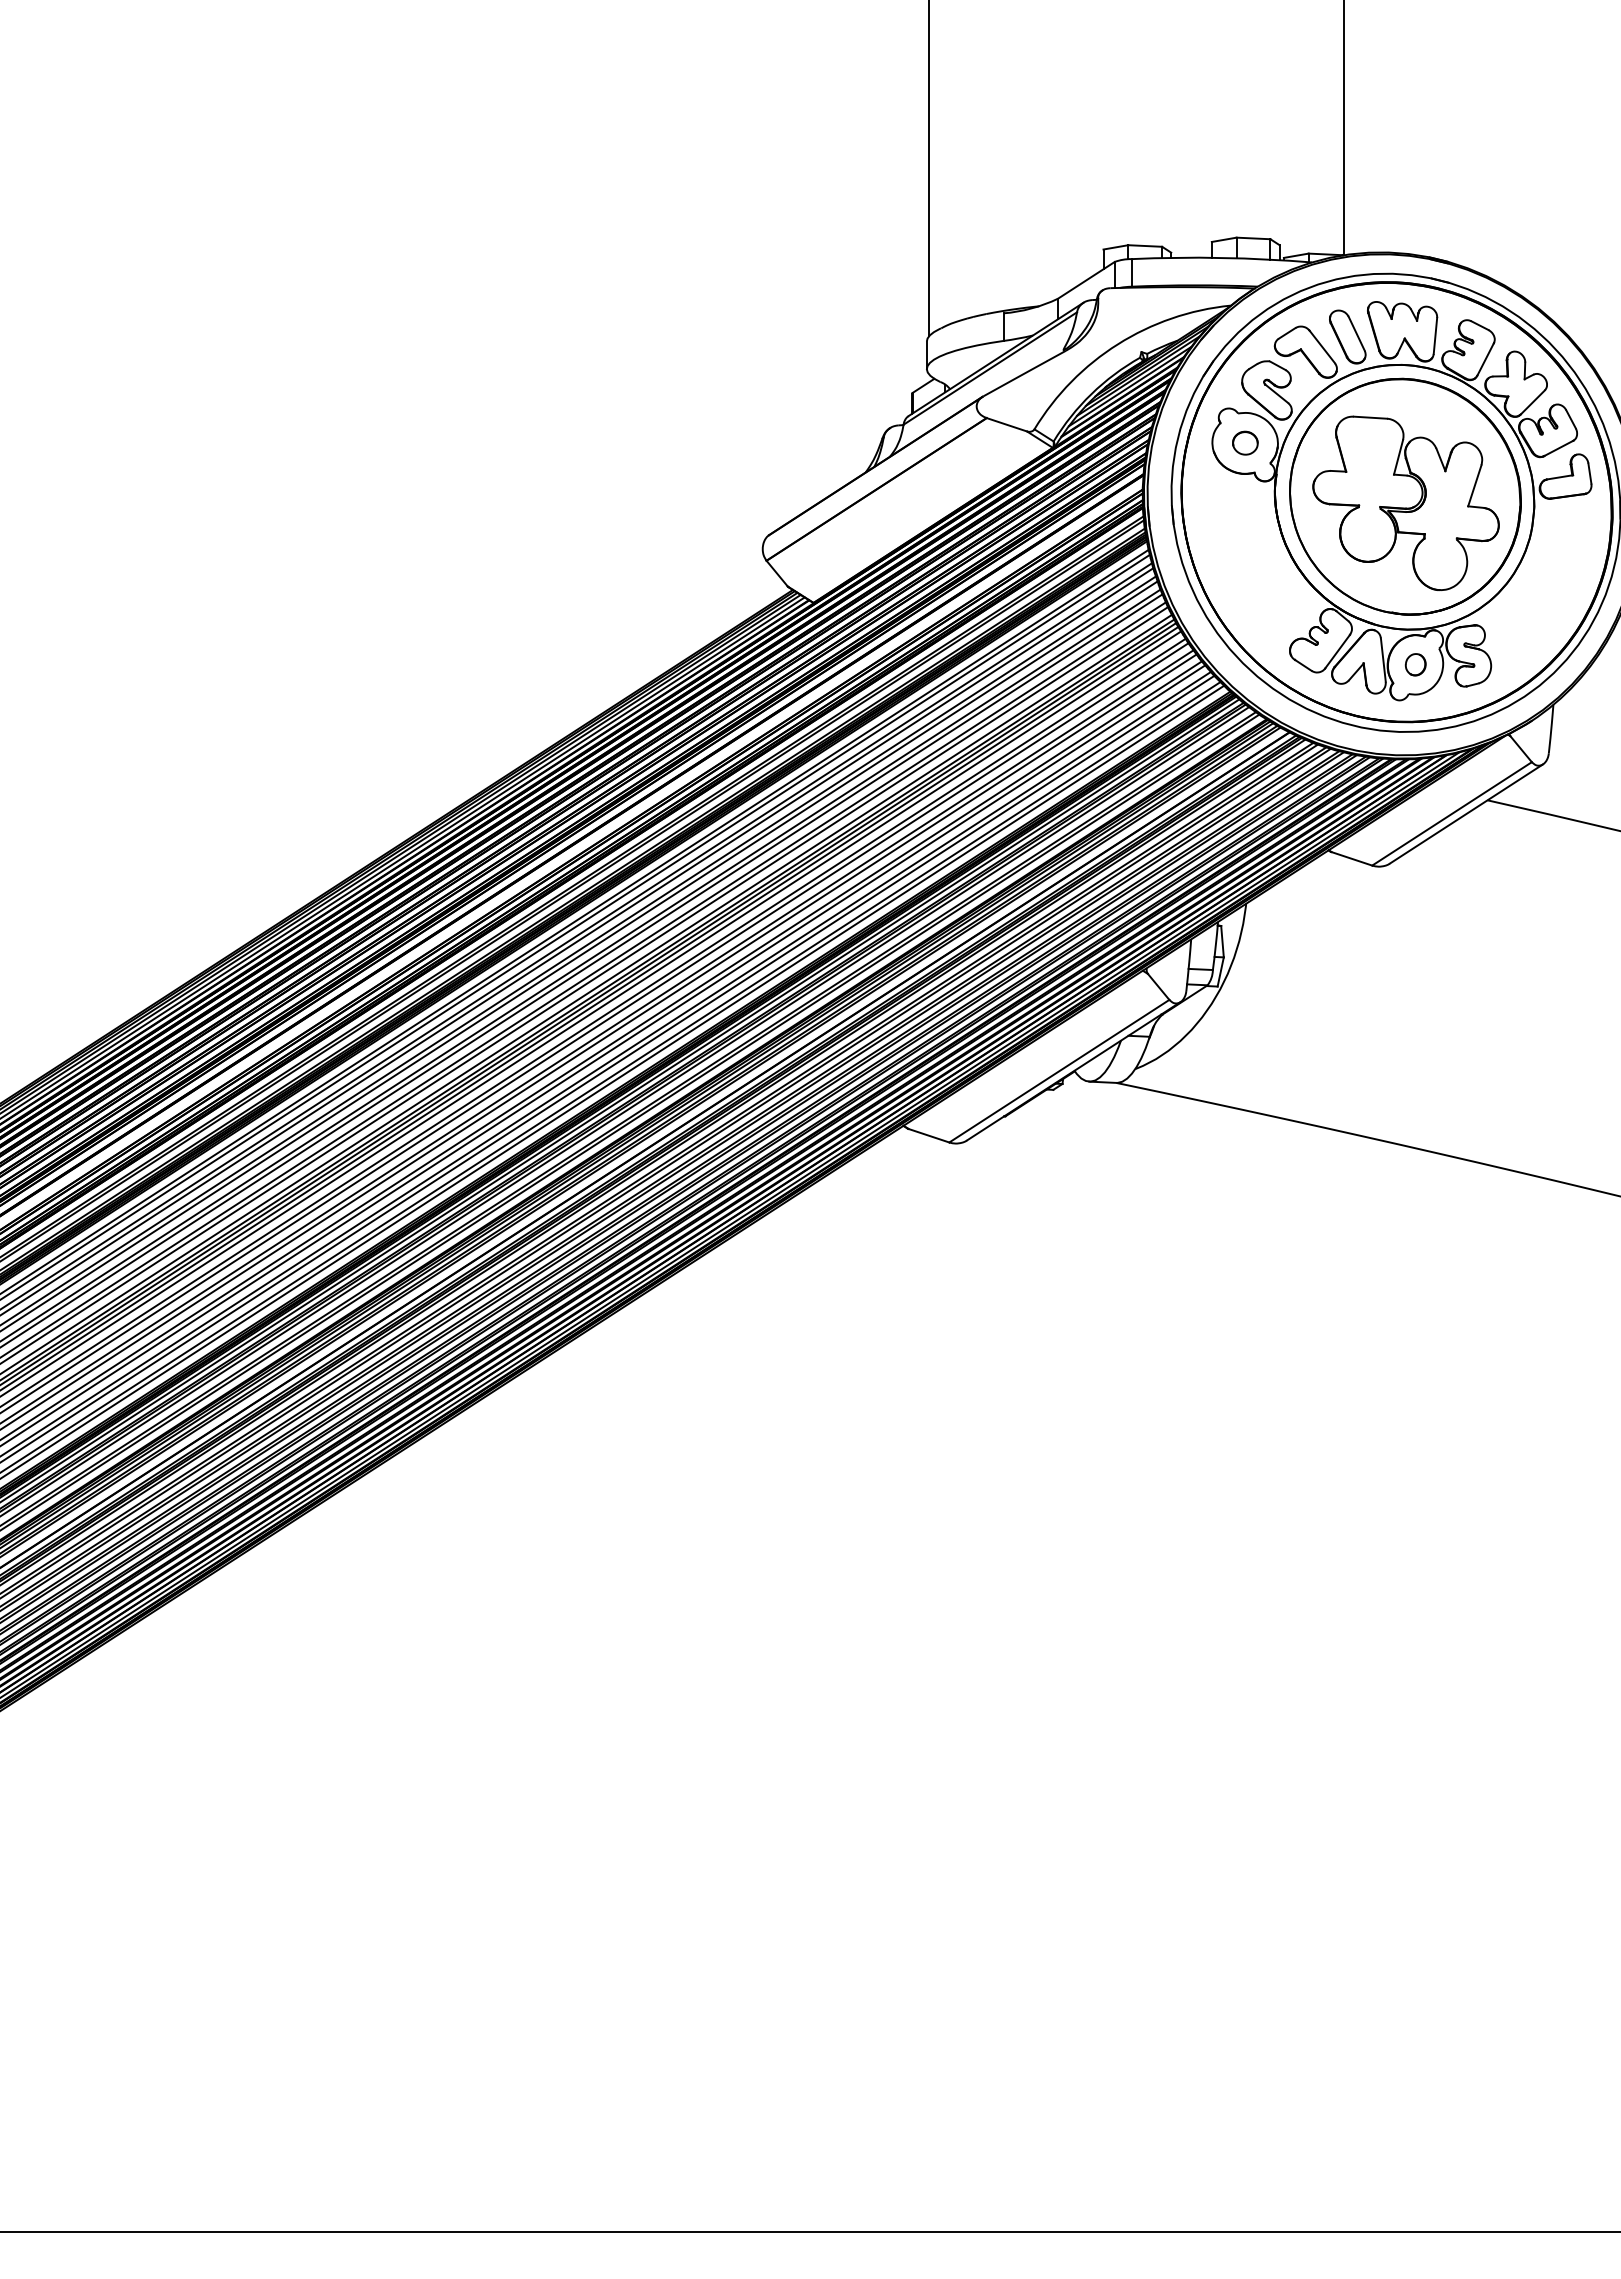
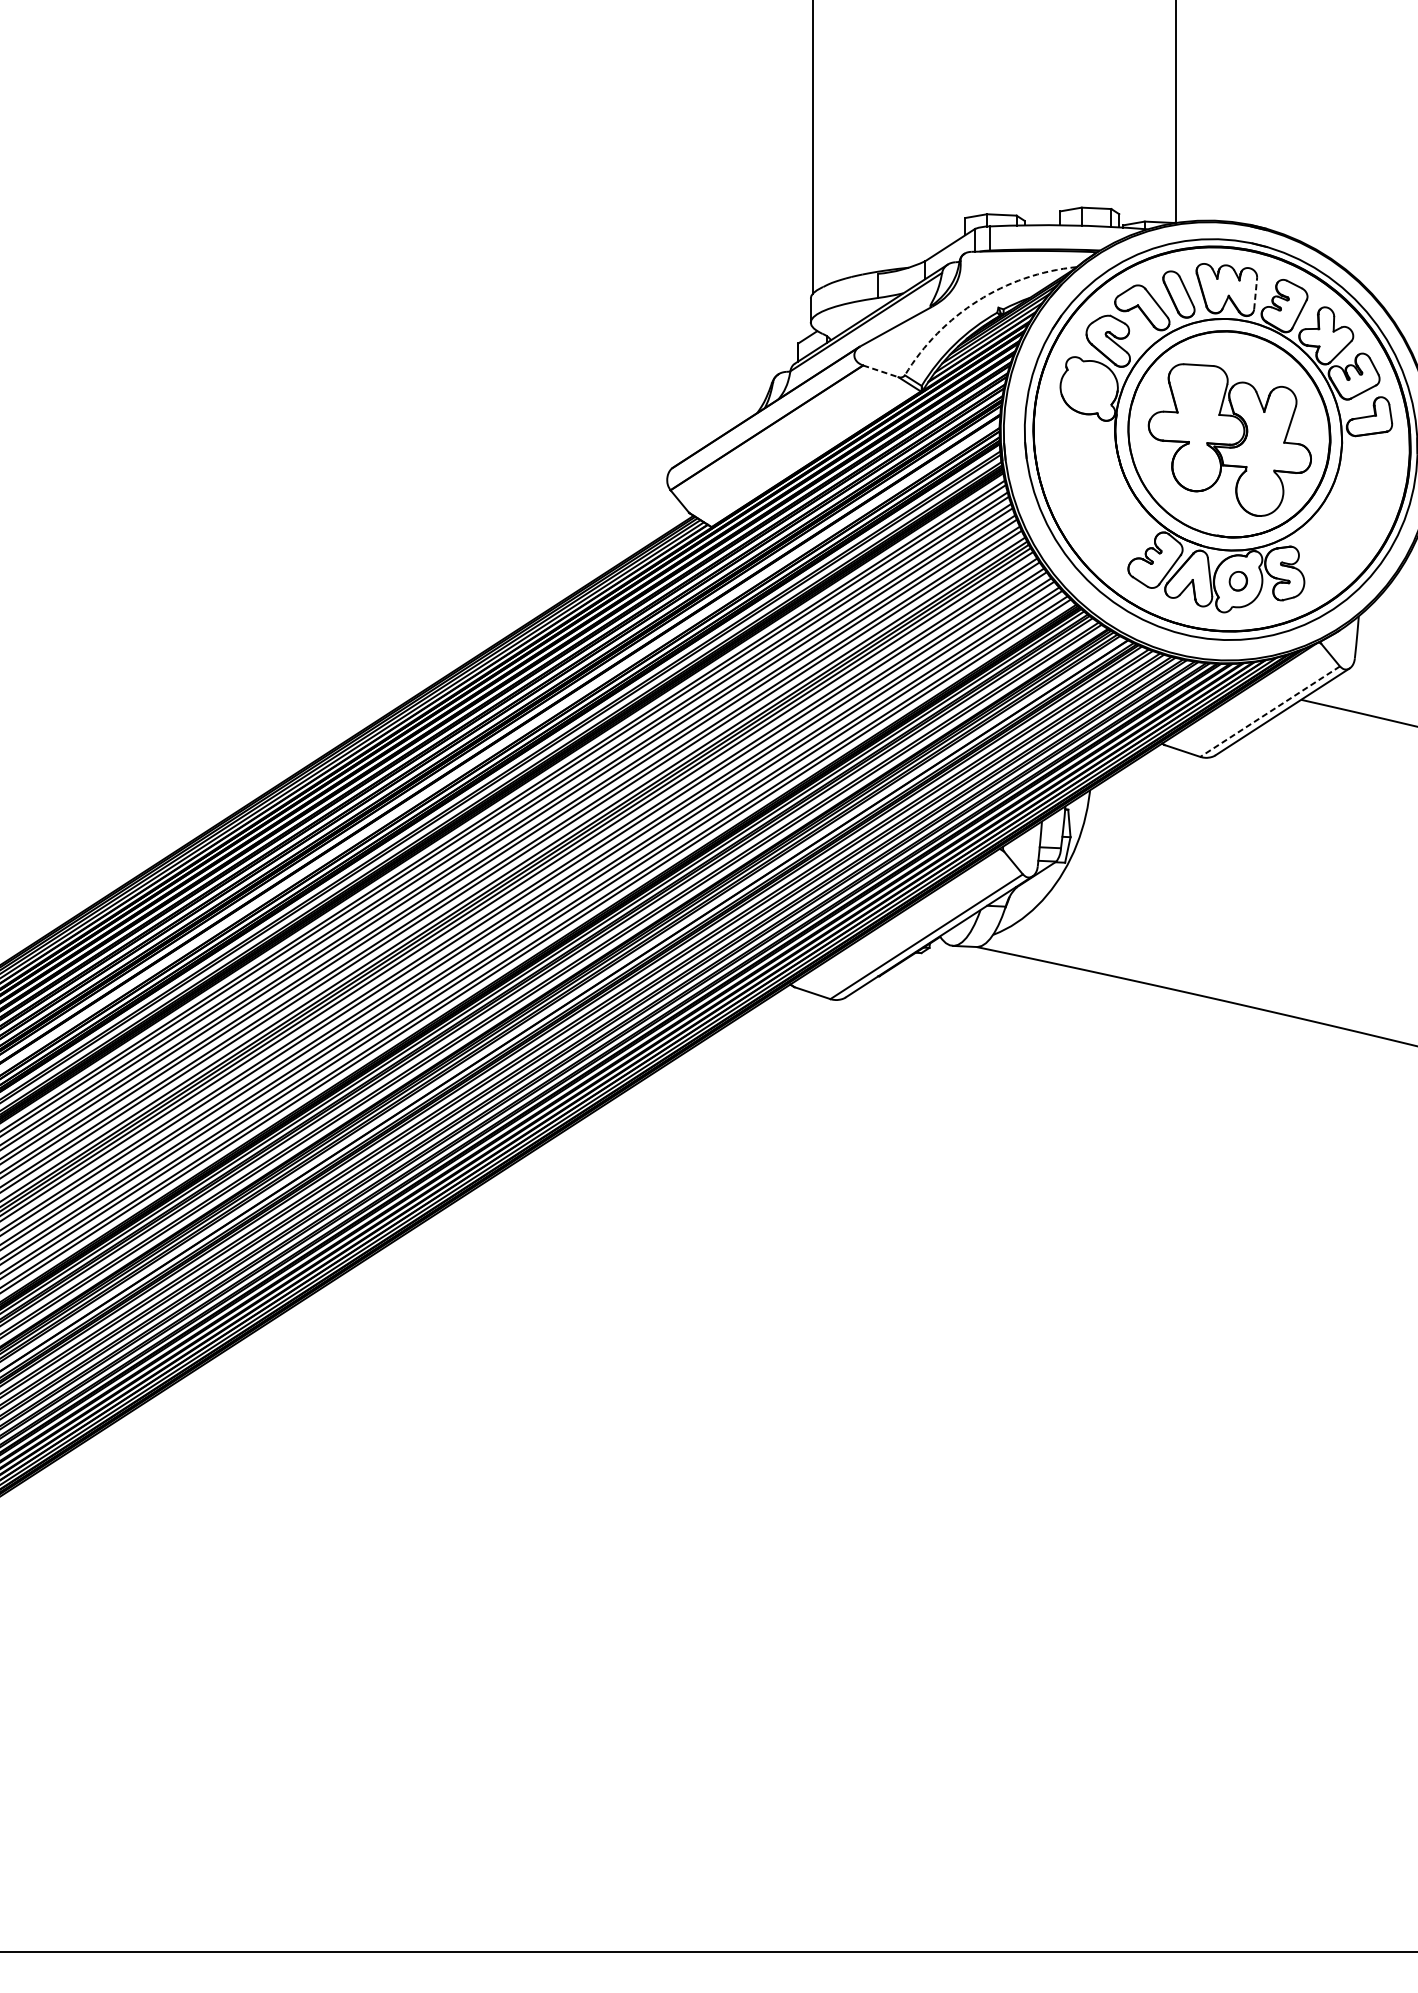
line: (1435, 335) -> (1255, 293), solid -> dashed
arc: (1117, 344) -> (977, 301), solid -> dashed
line: (1007, 424) -> (881, 371), solid -> dashed
part: (1245, 442) -> (1089, 386), removed
line: (1451, 814) -> (1269, 712), solid -> dashed

